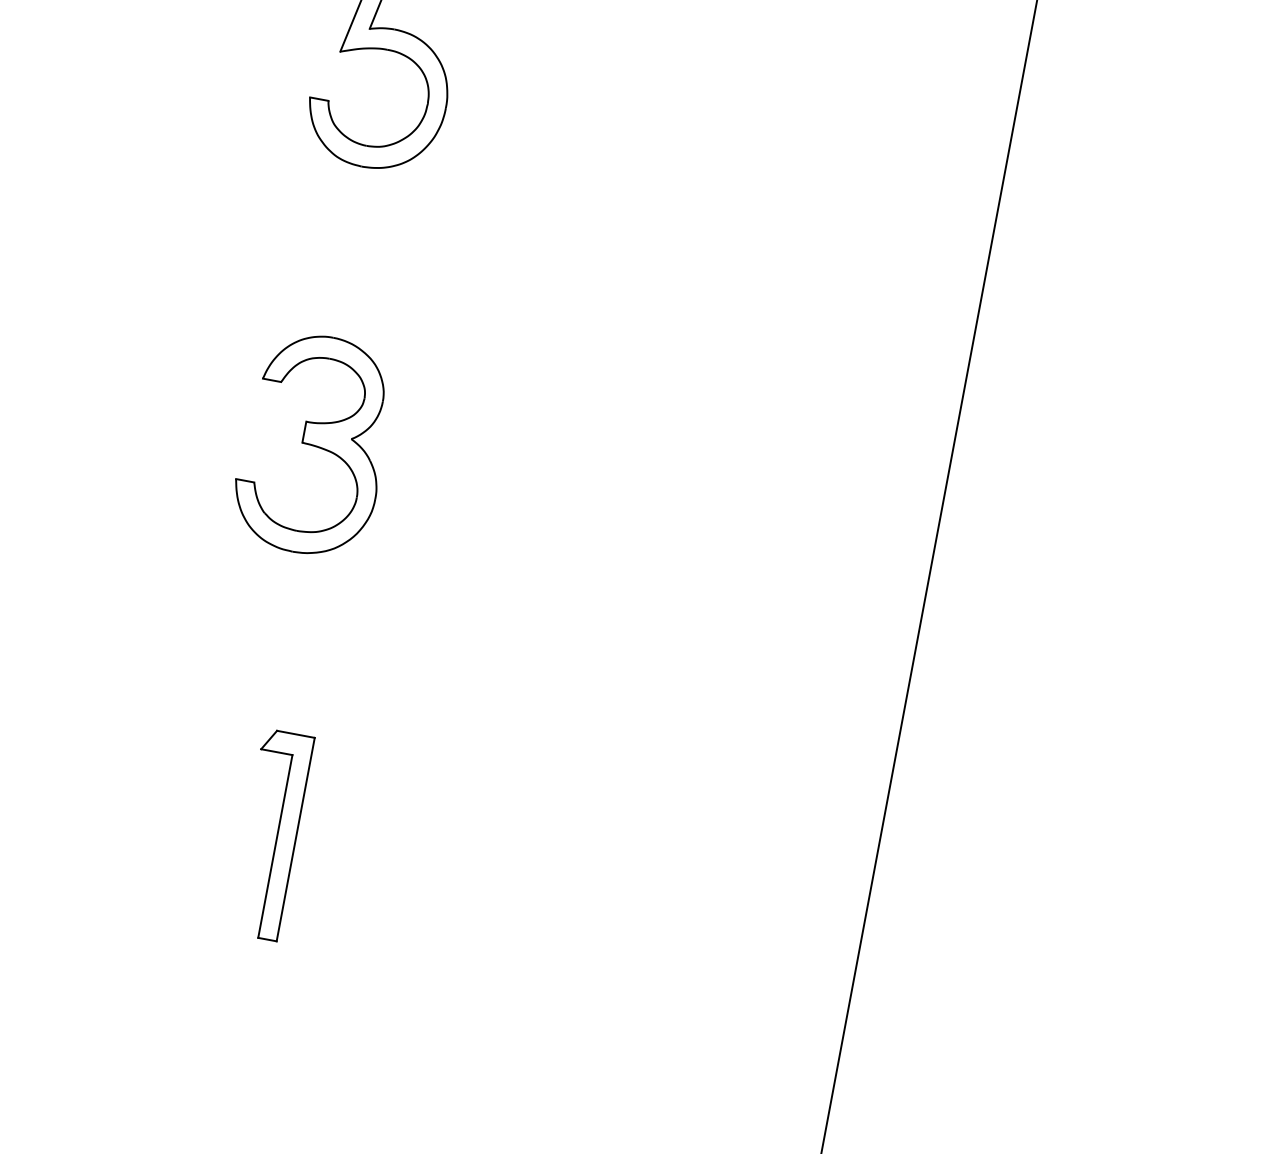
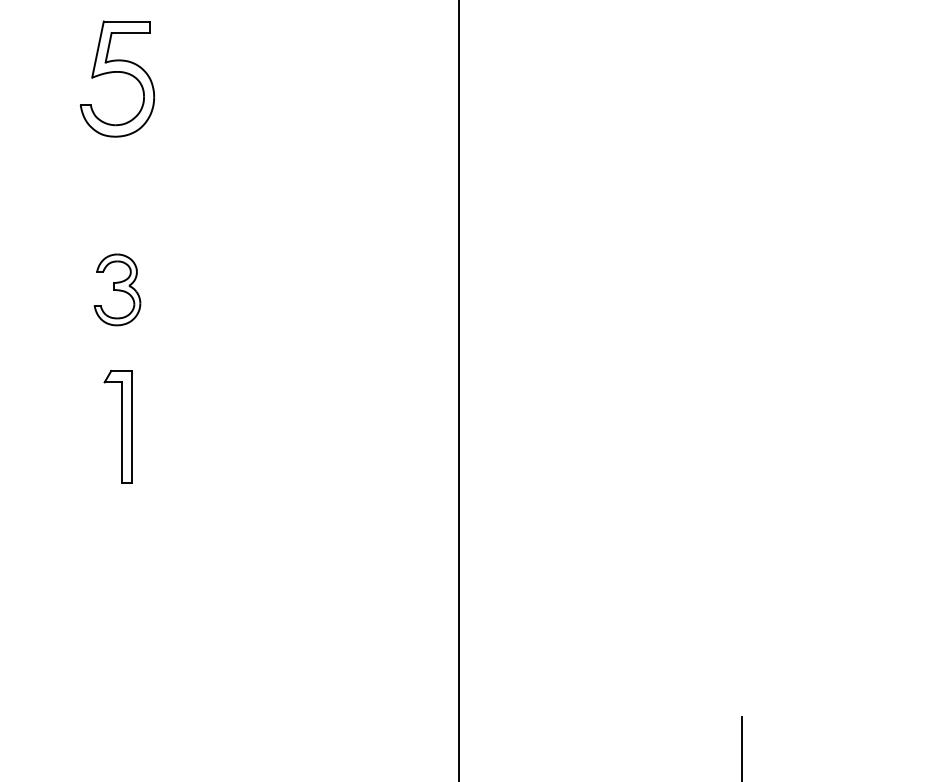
part: (314, 444) -> (117, 289), size x0.6
part: (269, 833) -> (117, 426), moved

